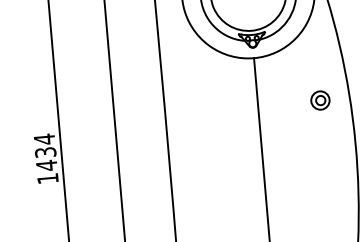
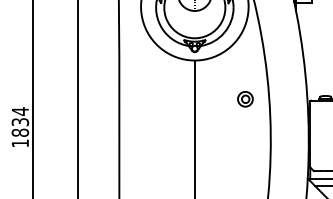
text: (46, 165) -> (20, 132), 1434 -> 1834

